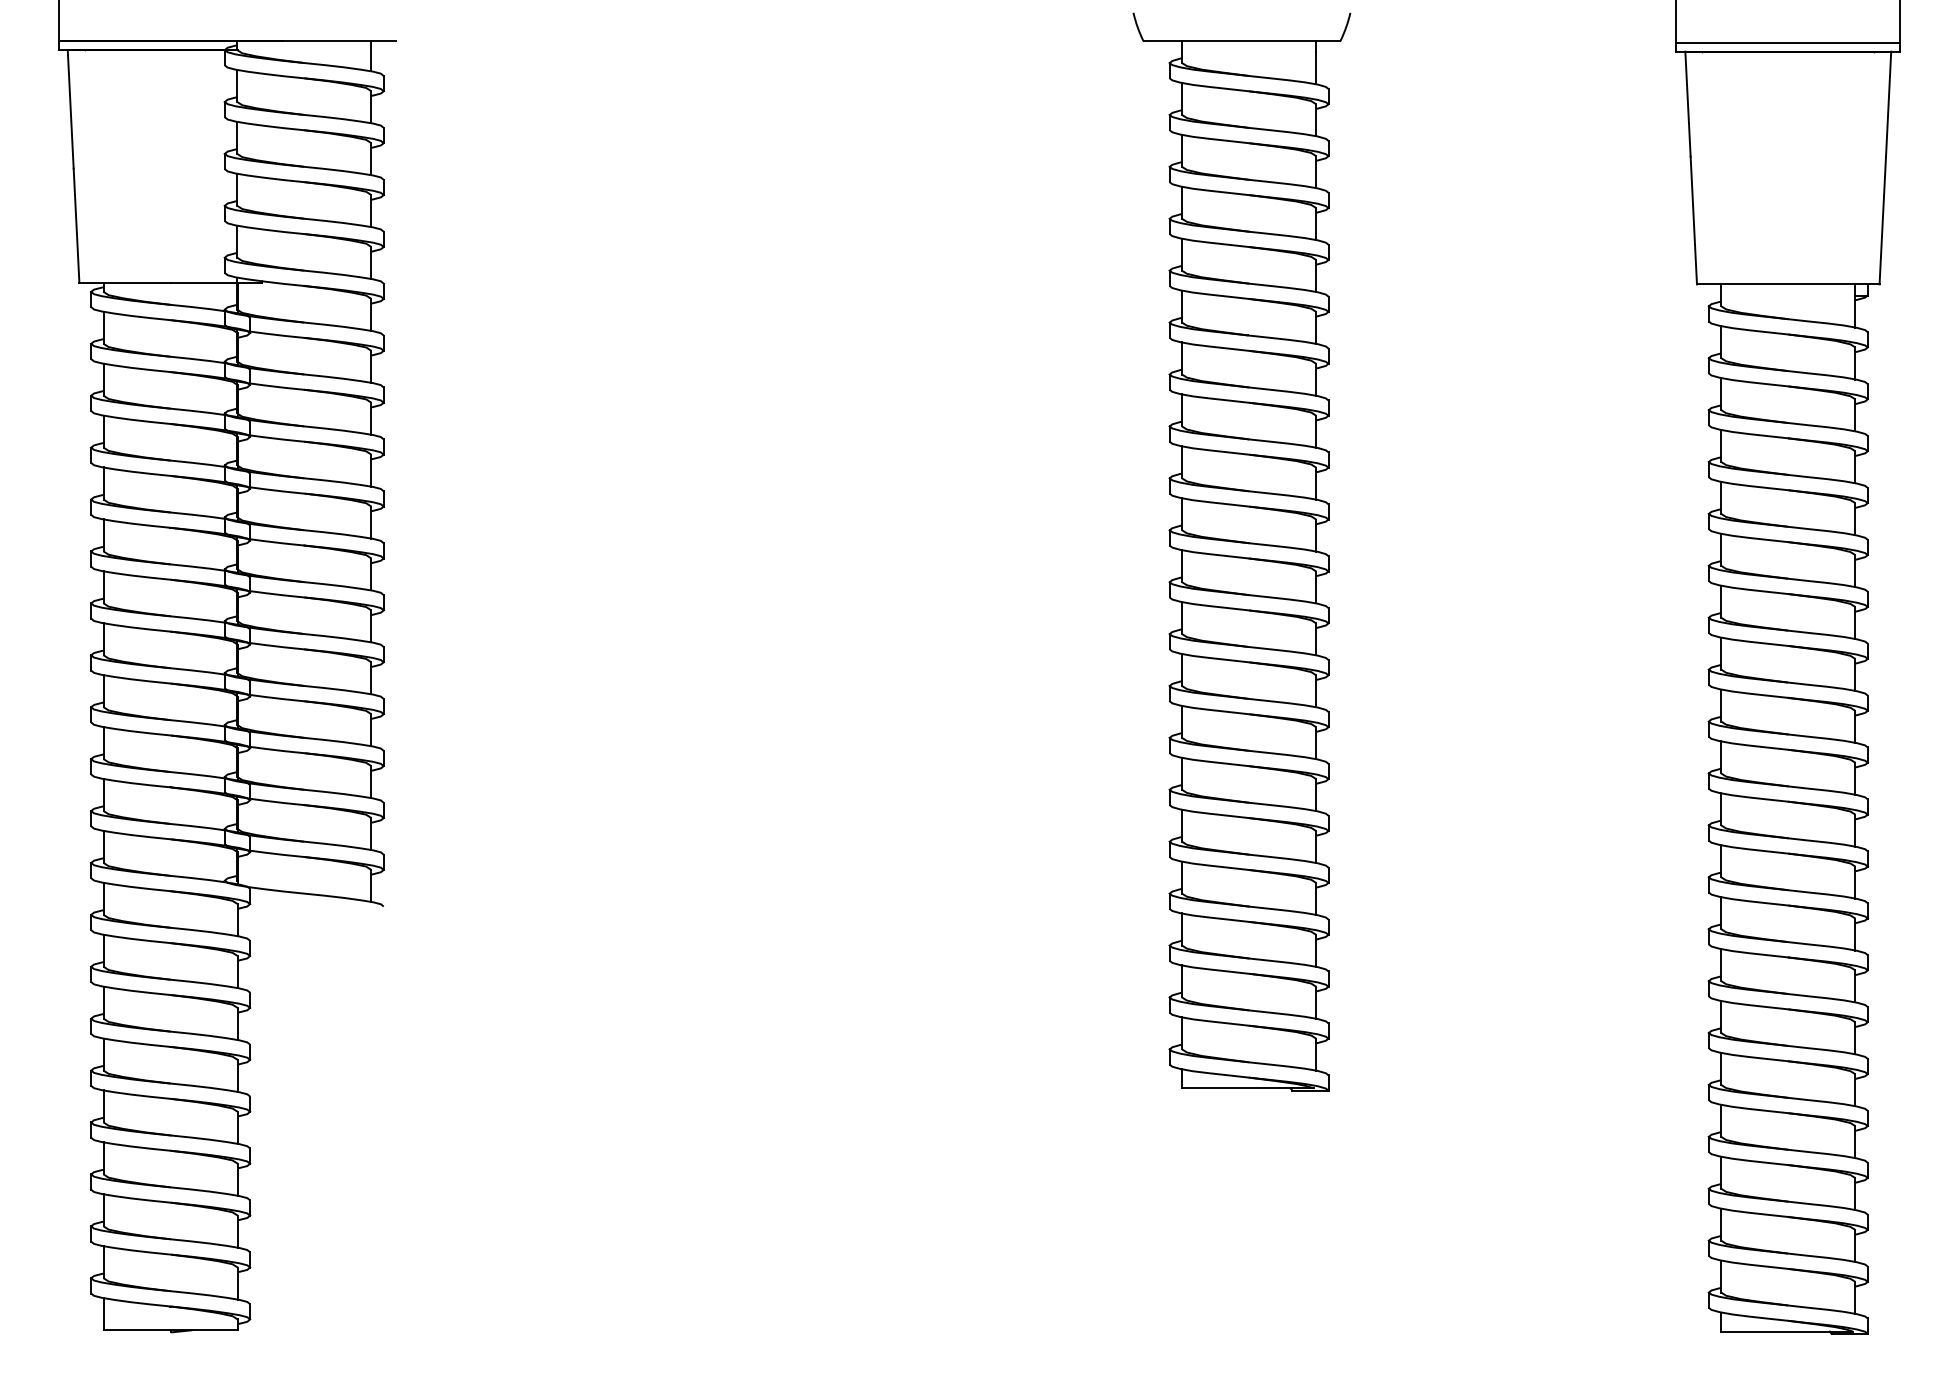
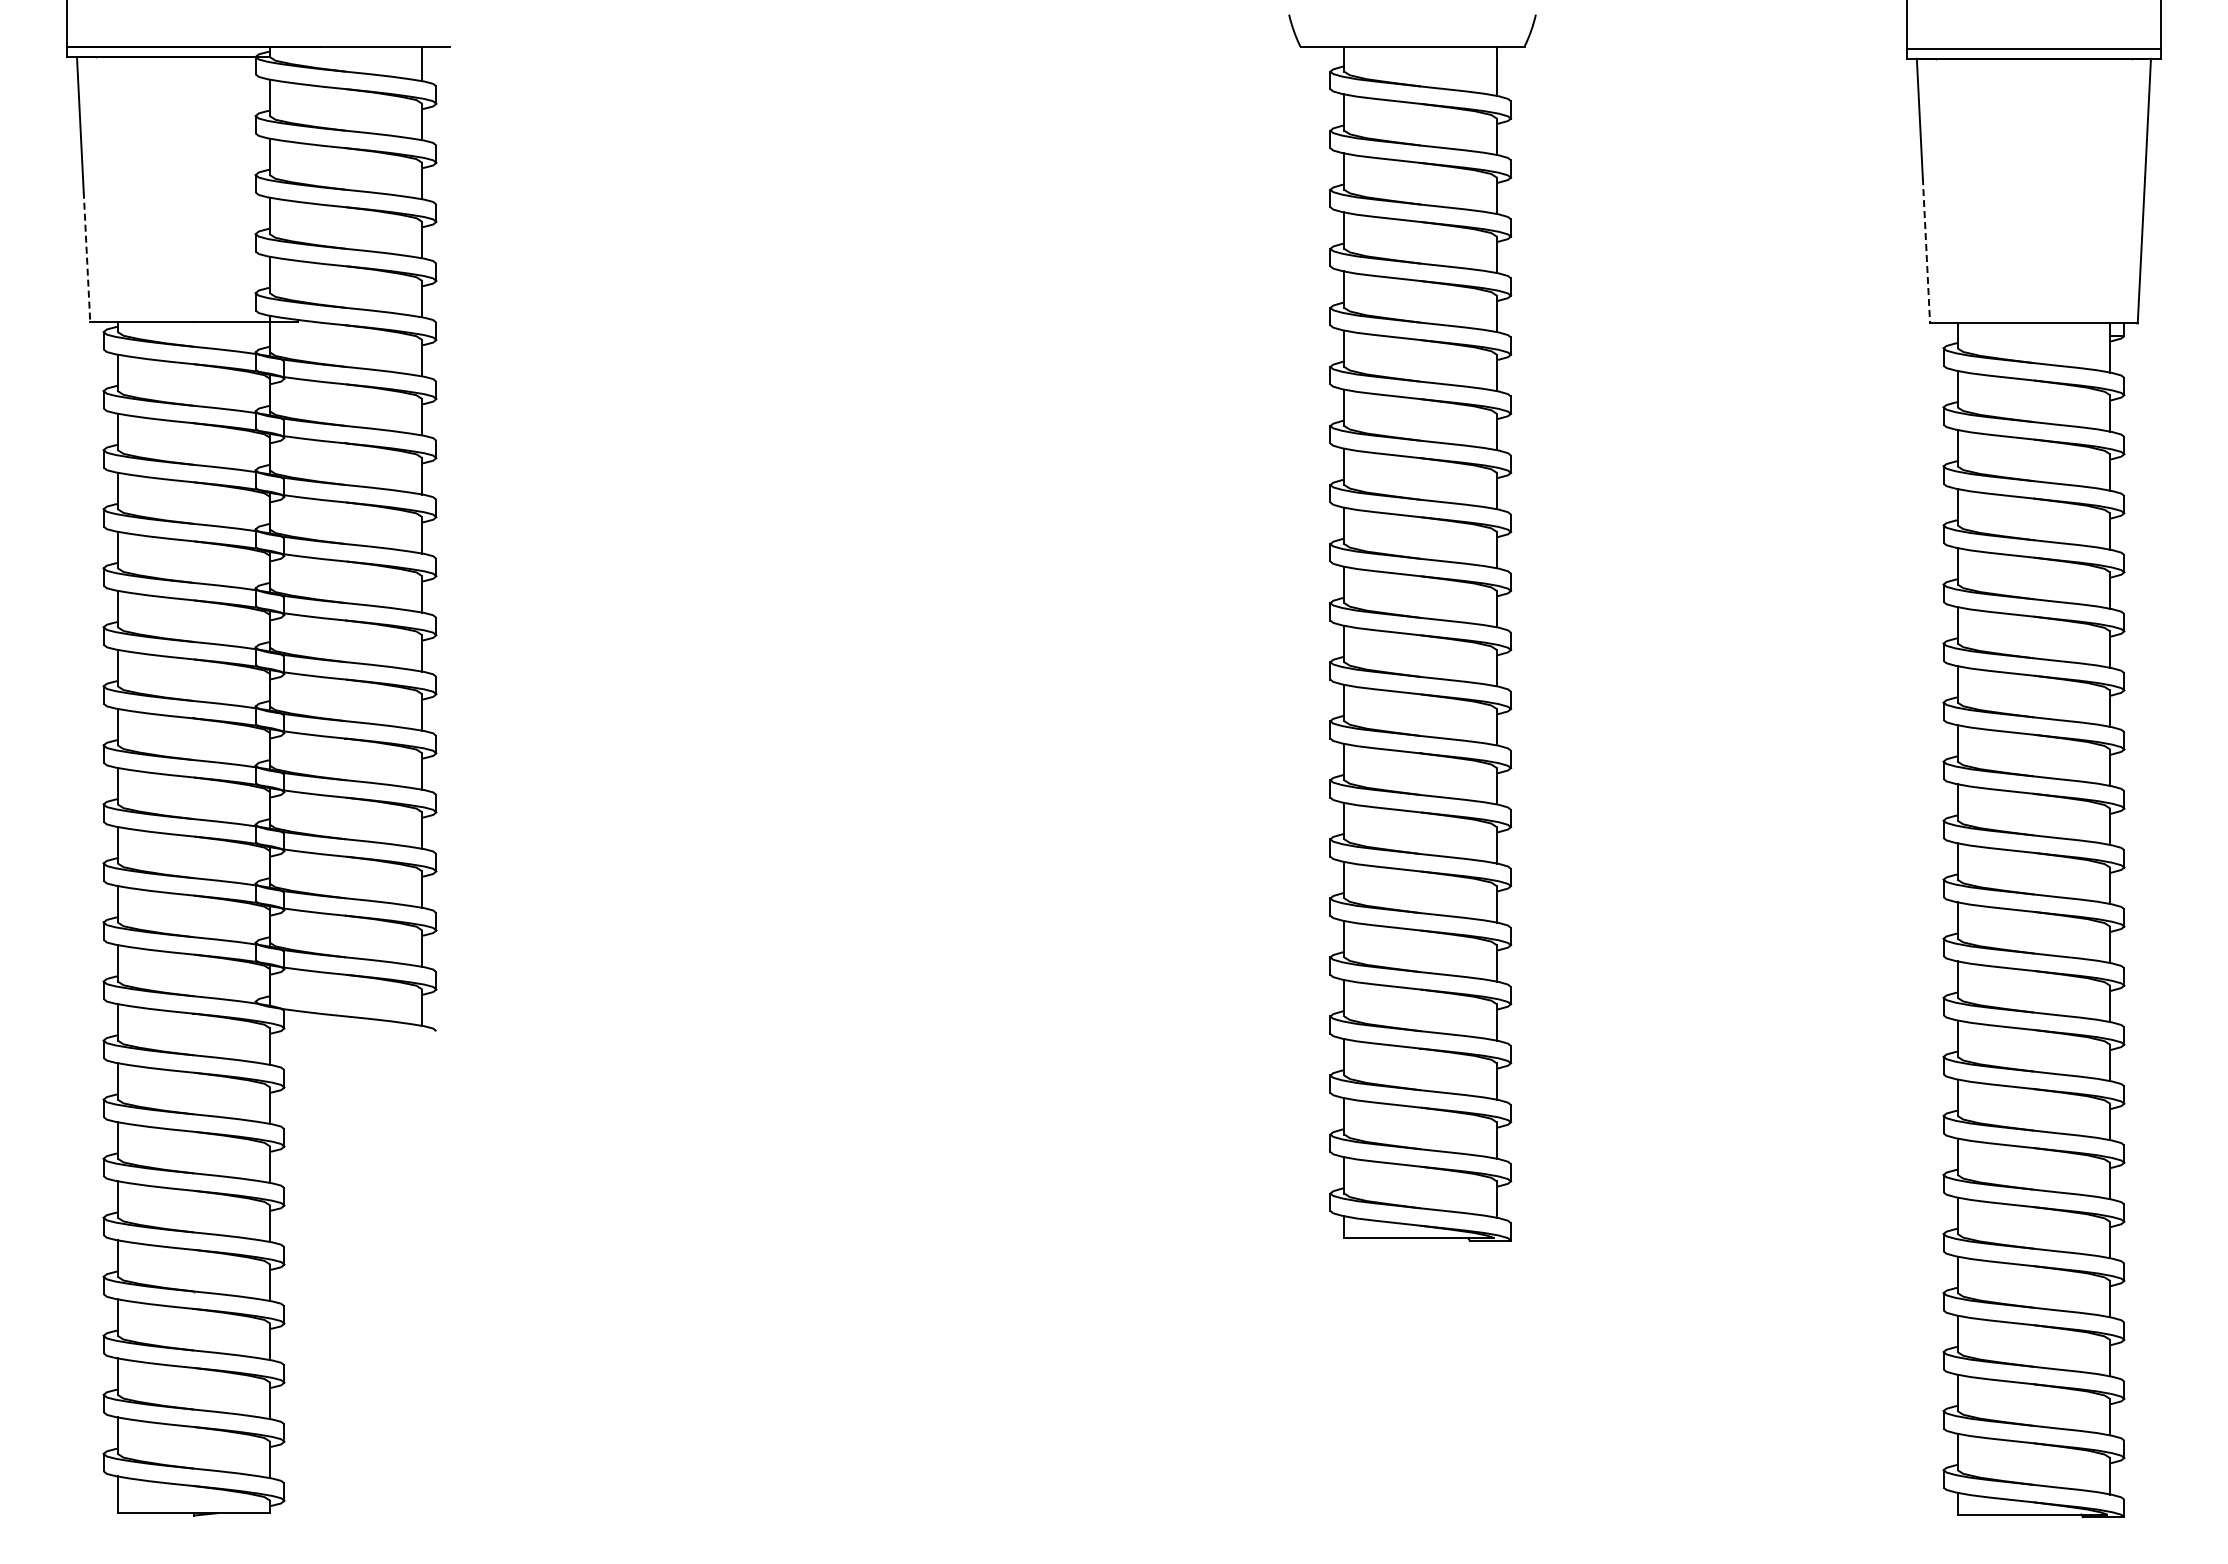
line: (1693, 220) -> (1926, 250), solid -> dashed
line: (77, 226) -> (87, 257), solid -> dashed

